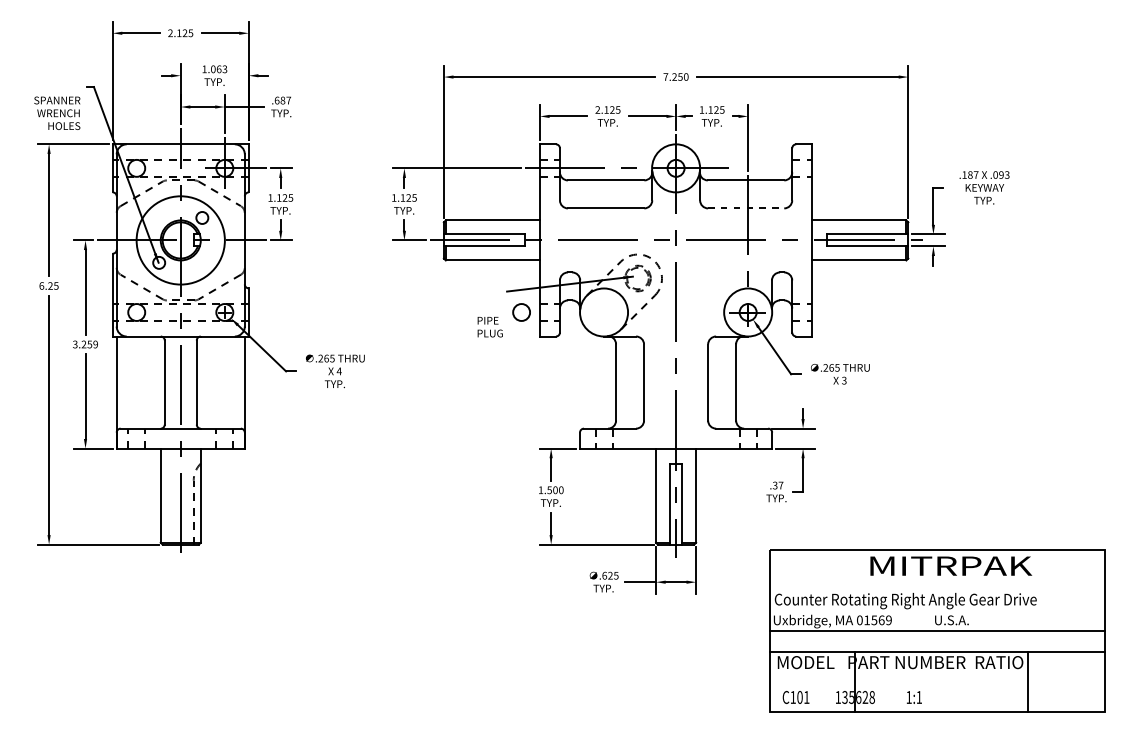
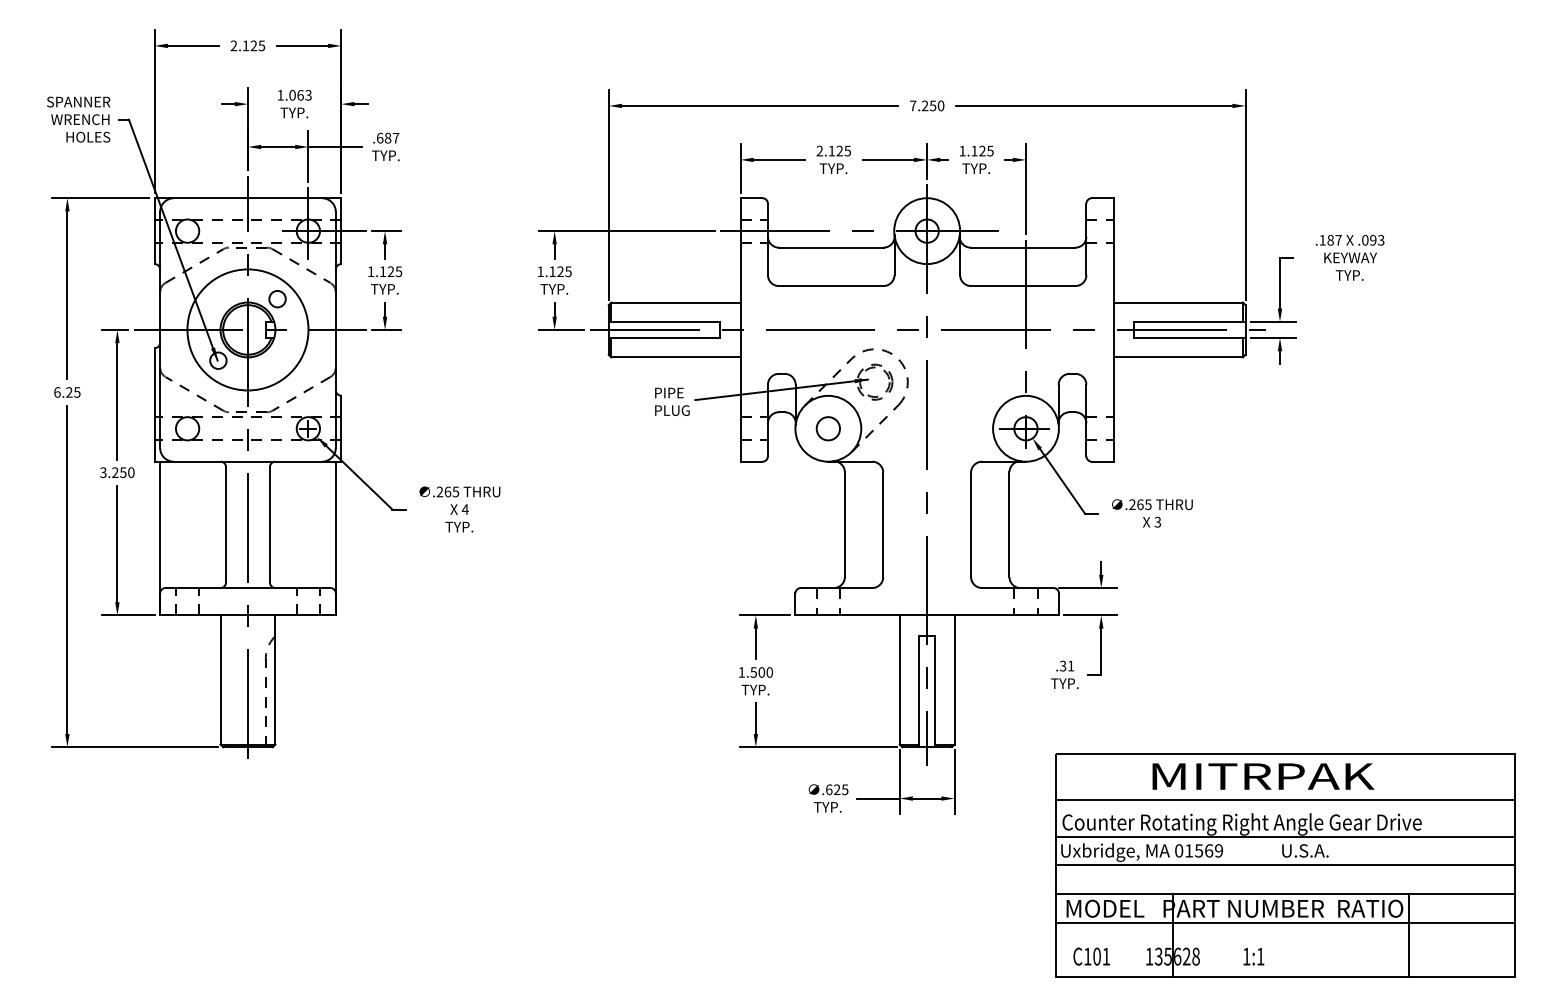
text: (57, 113) -> (78, 119), moved
line: (746, 208) -> (1023, 286), dashed -> solid
circle: (521, 312) -> (827, 428), moved
text: (490, 326) -> (672, 401), moved
text: (95, 344) -> (131, 472), 3.259 -> 3.250
text: (780, 485) -> (1070, 665), .37 -> .31
text: (951, 566) -> (1263, 776), moved
line: (937, 582) -> (1285, 799), added
line: (937, 609) -> (1285, 836), added
line: (937, 673) -> (1285, 923), added

